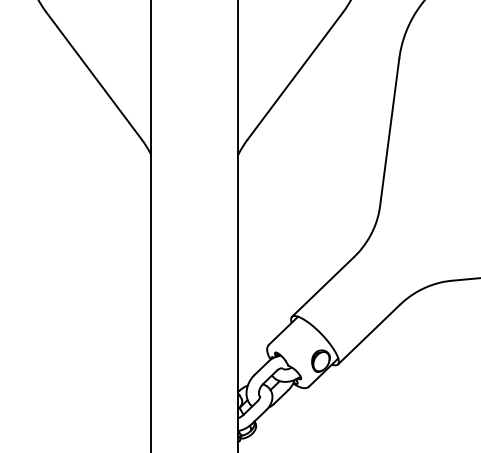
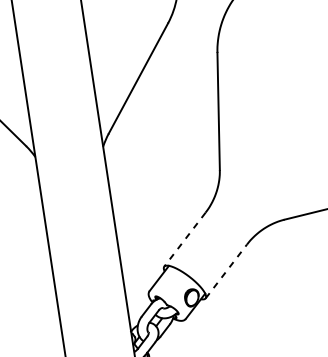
line: (322, 287) -> (184, 240), solid -> dashed
line: (369, 334) -> (226, 271), solid -> dashed

